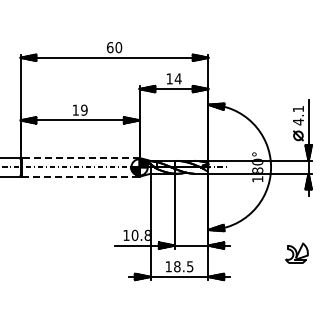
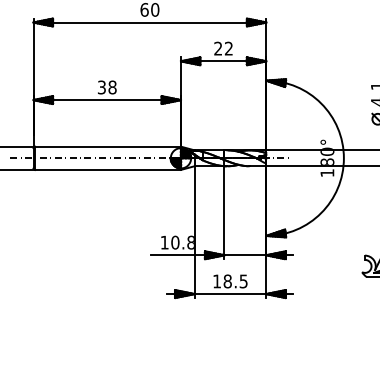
text: (173, 78) -> (223, 48), 14 -> 22
text: (79, 109) -> (106, 86), 19 -> 38
line: (80, 157) -> (107, 146), dashed -> solid
line: (80, 176) -> (107, 169), dashed -> solid

